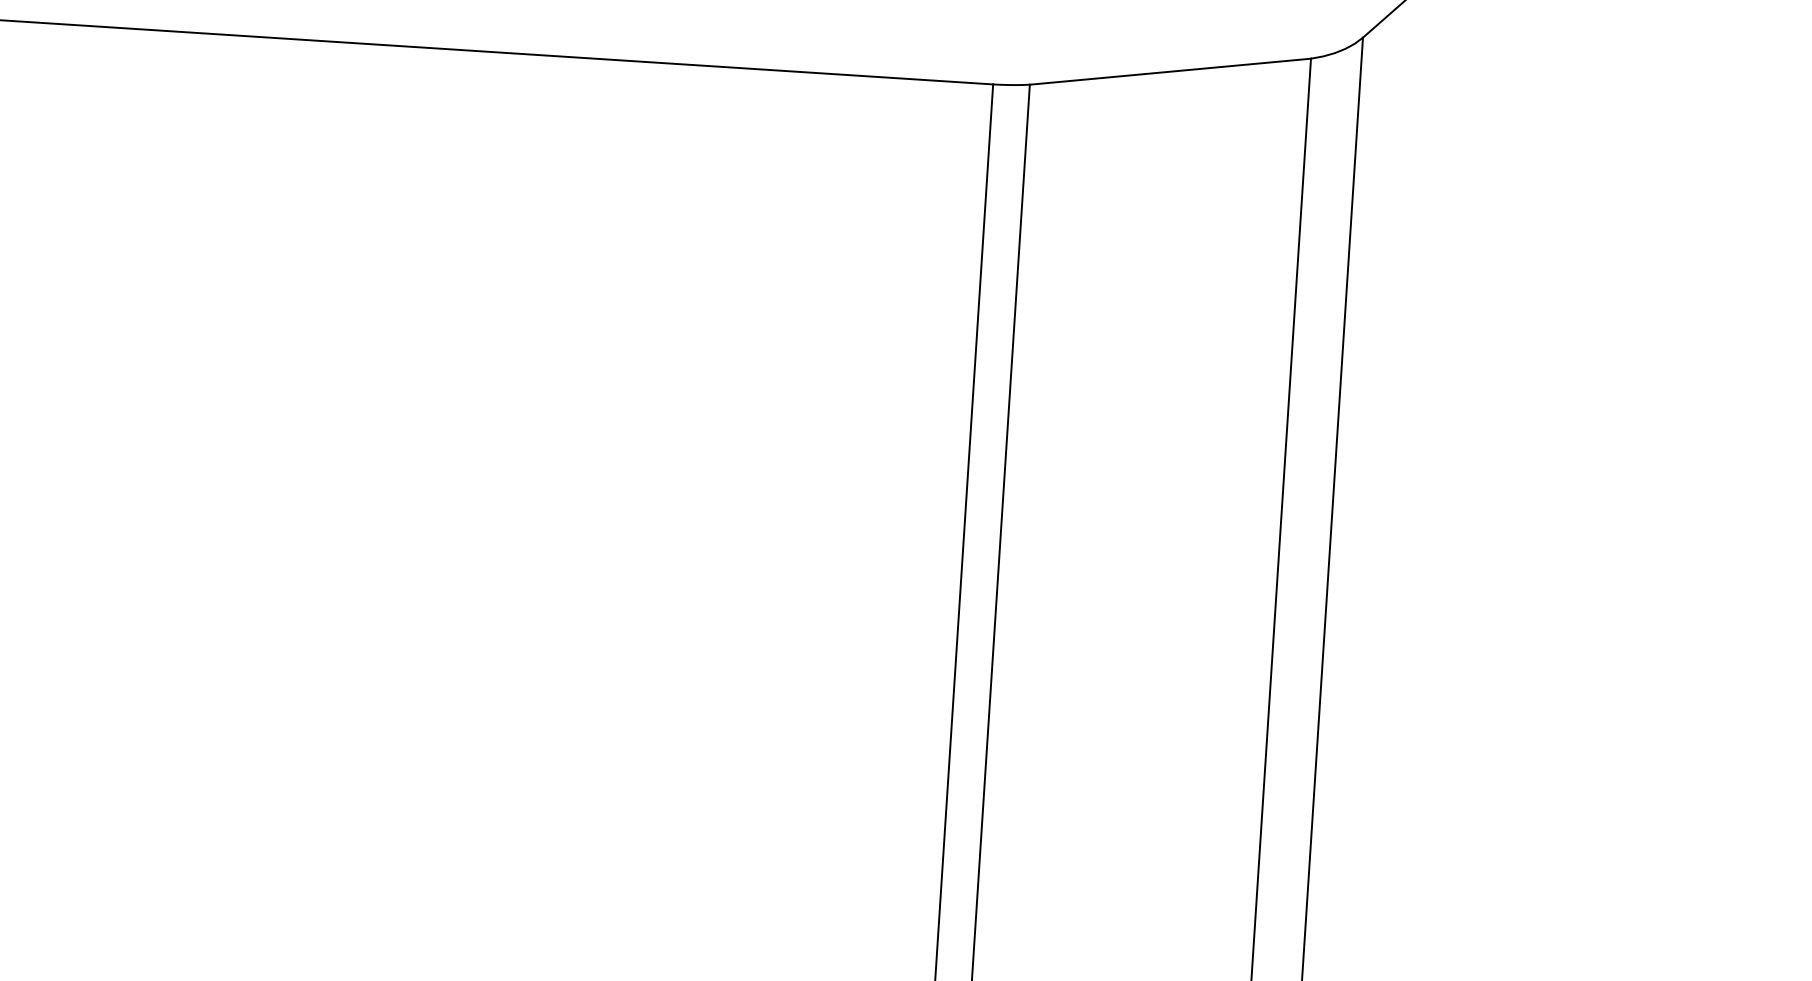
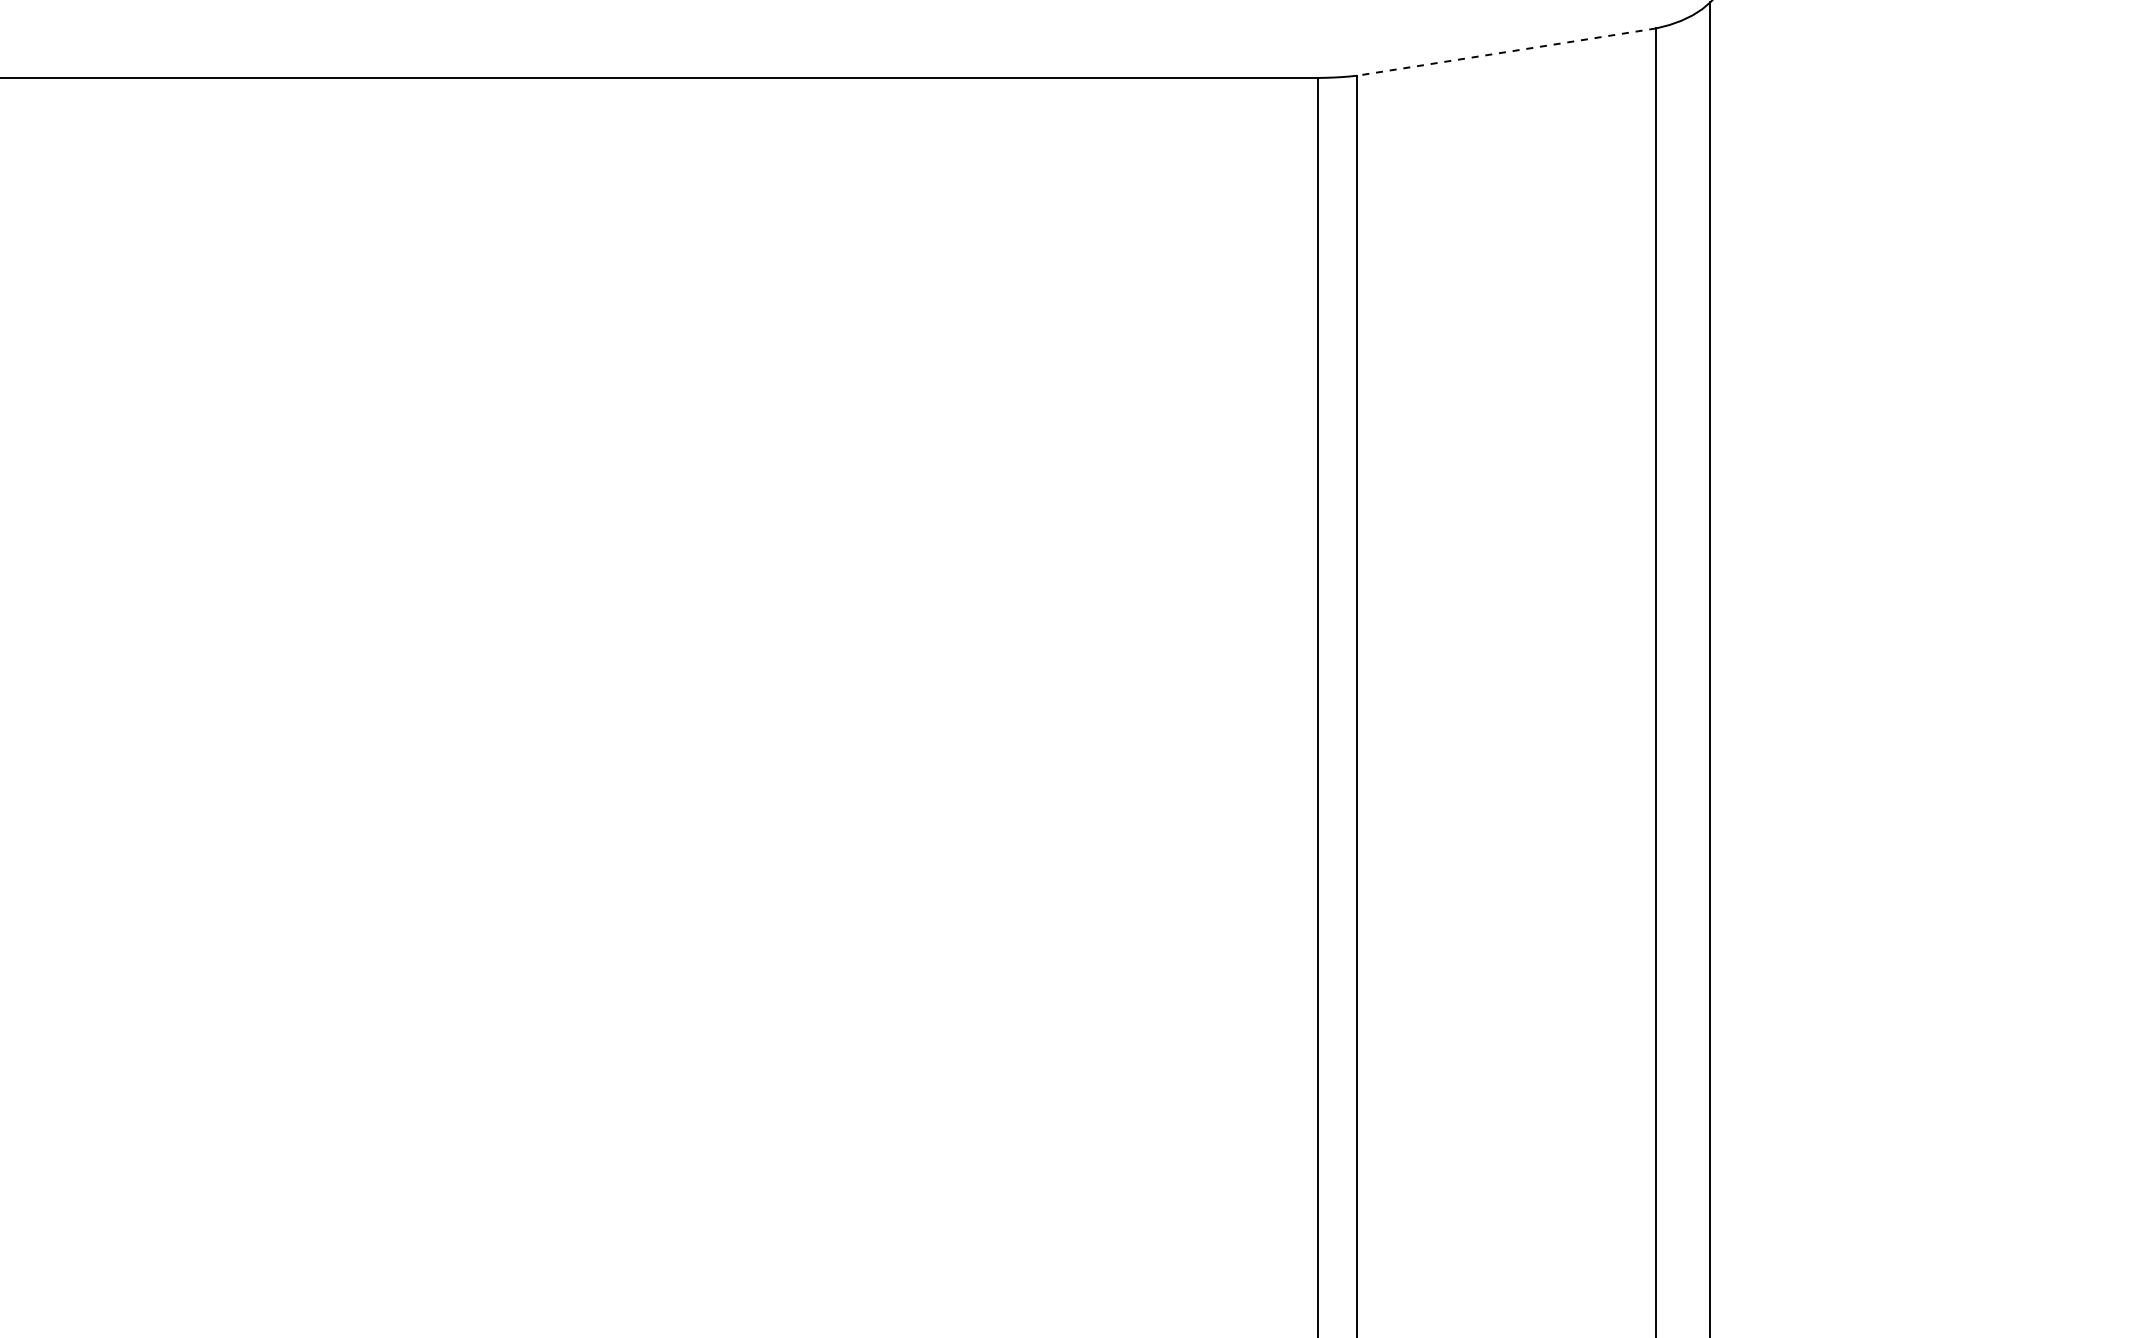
line: (1170, 72) -> (1506, 52), solid -> dashed

